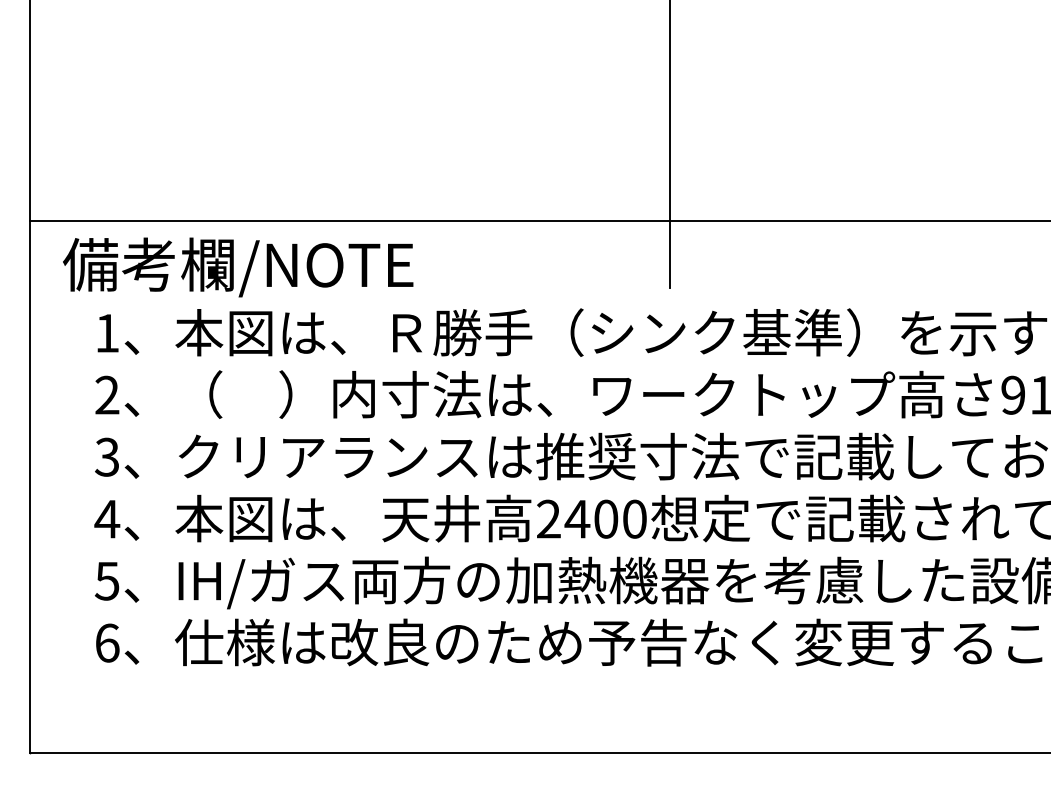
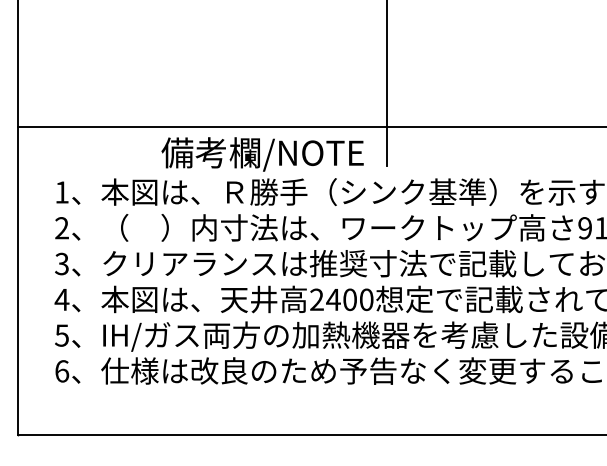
text: (238, 267) -> (262, 154), moved

